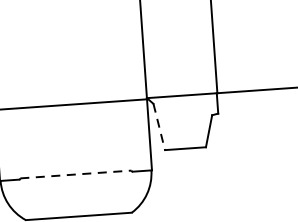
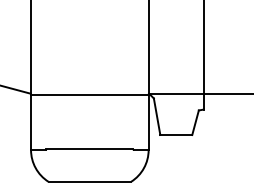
line: (159, 126) -> (157, 116), dashed -> solid
line: (76, 174) -> (90, 149), dashed -> solid

